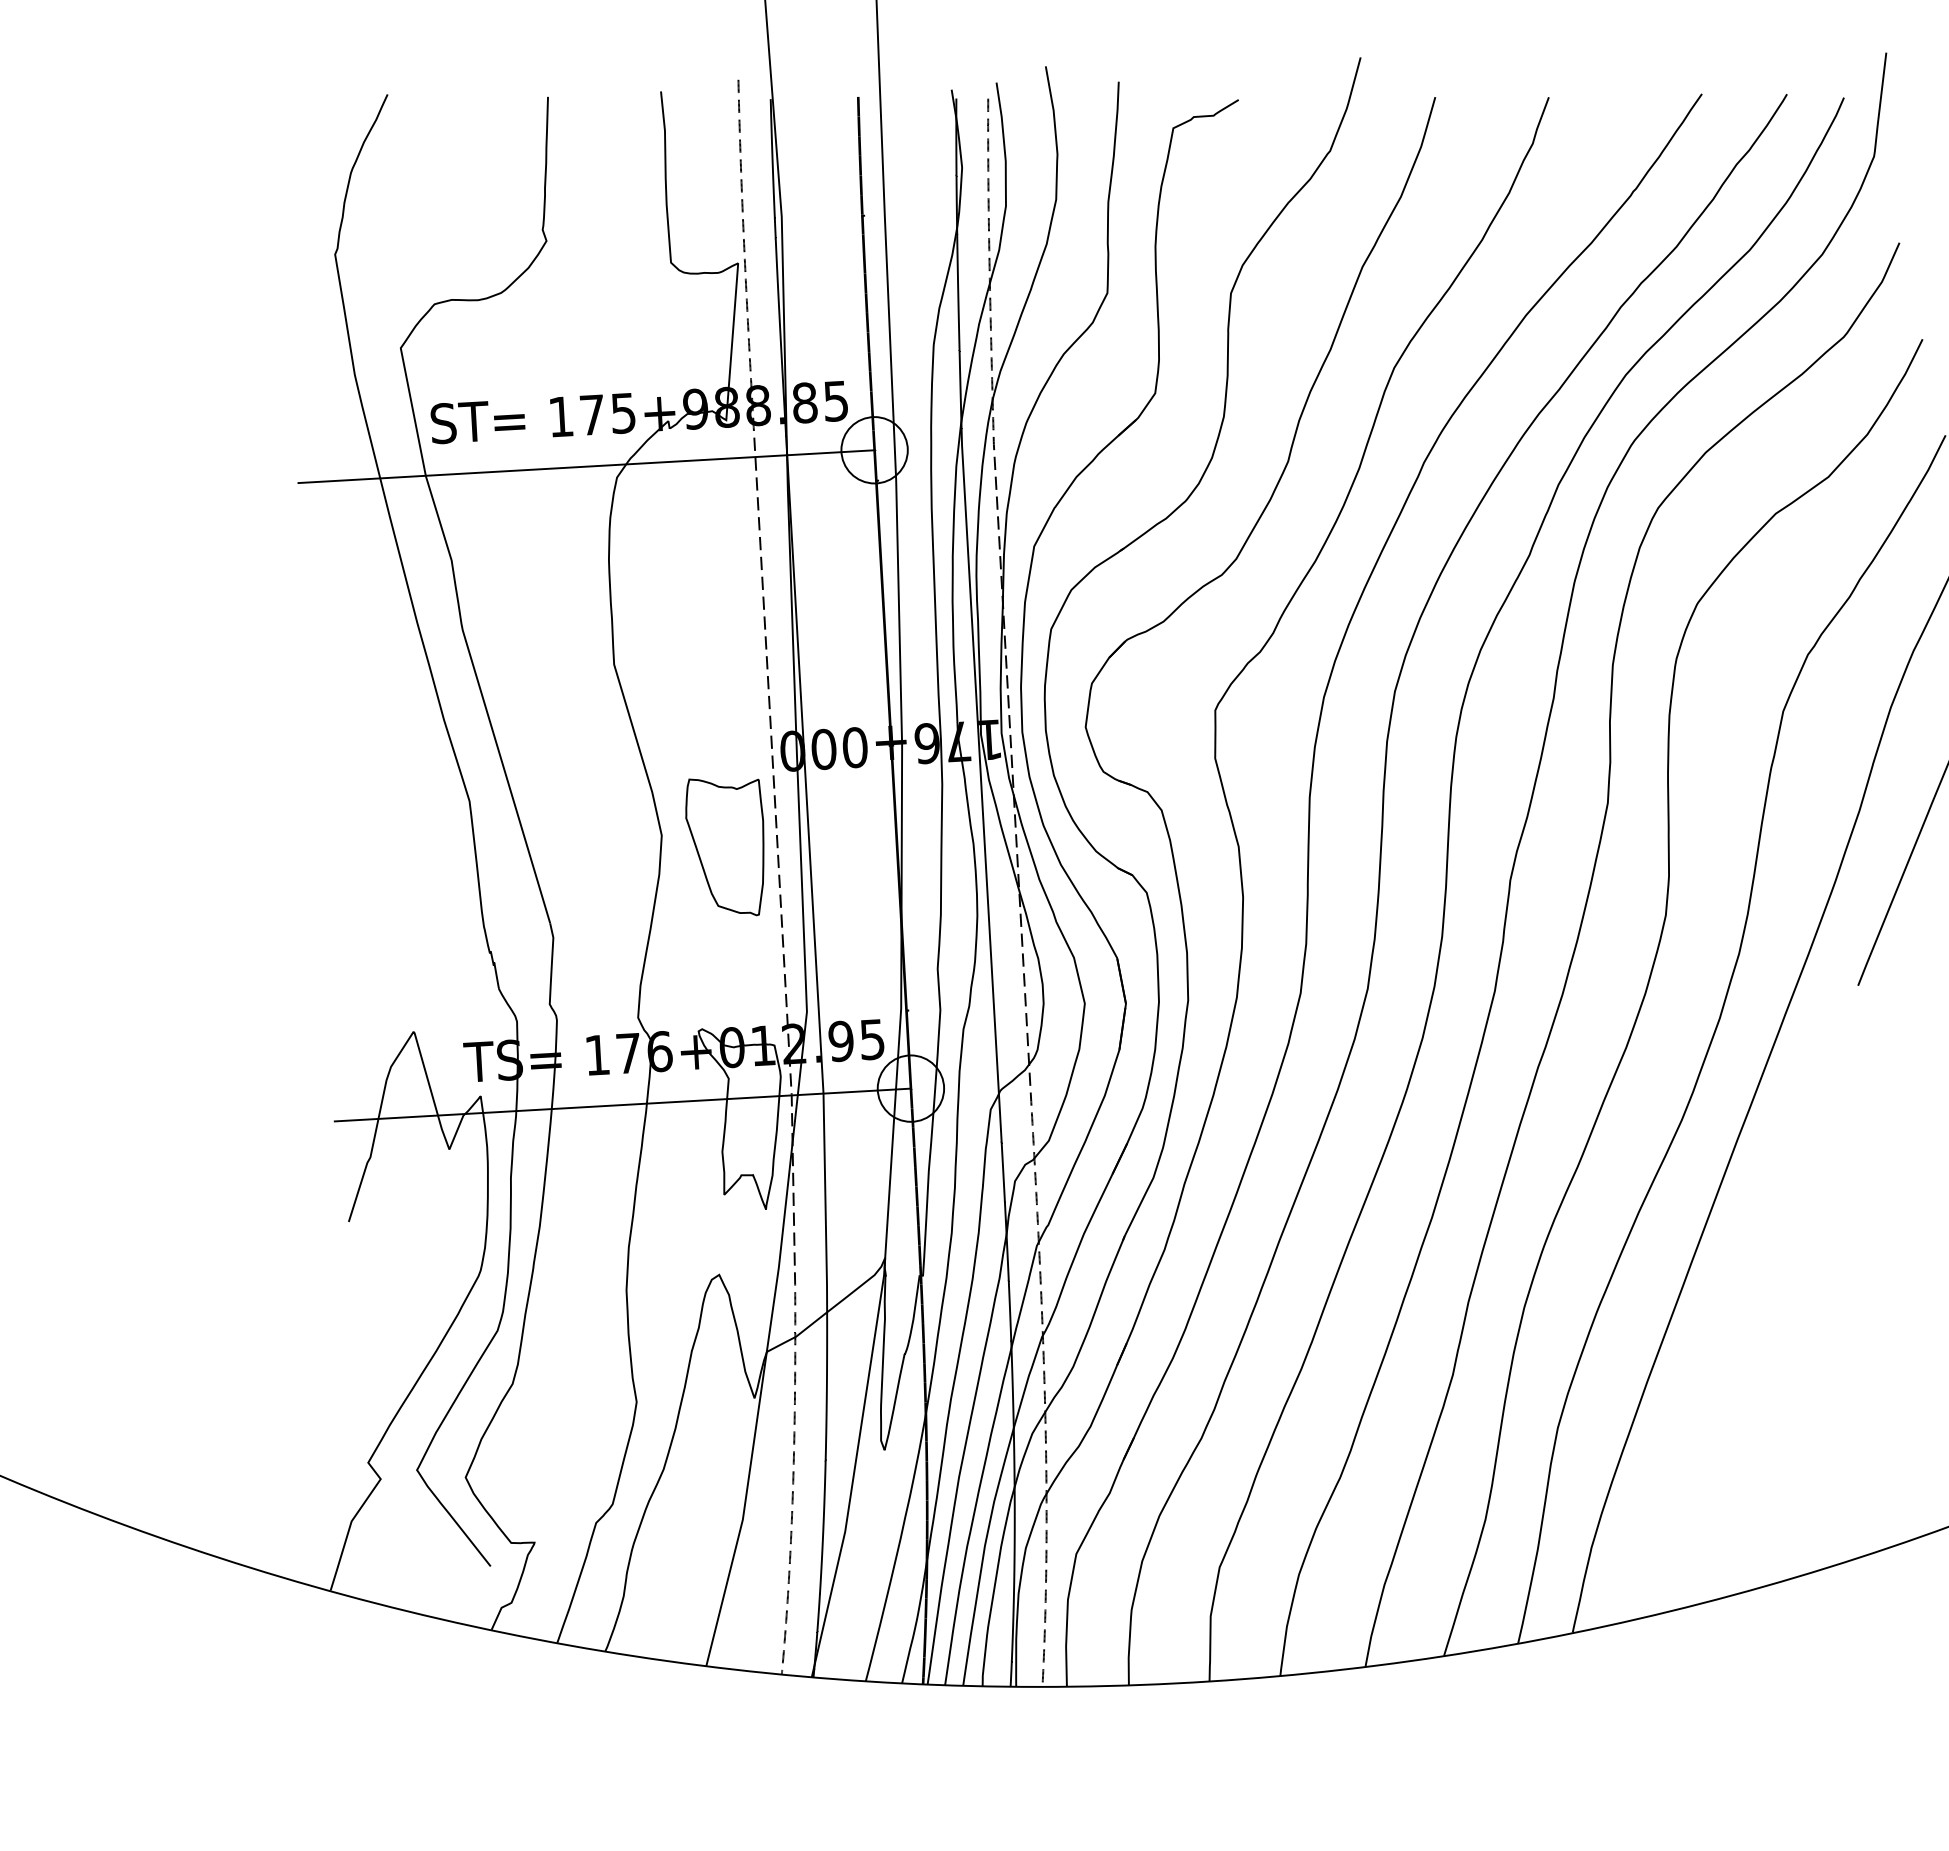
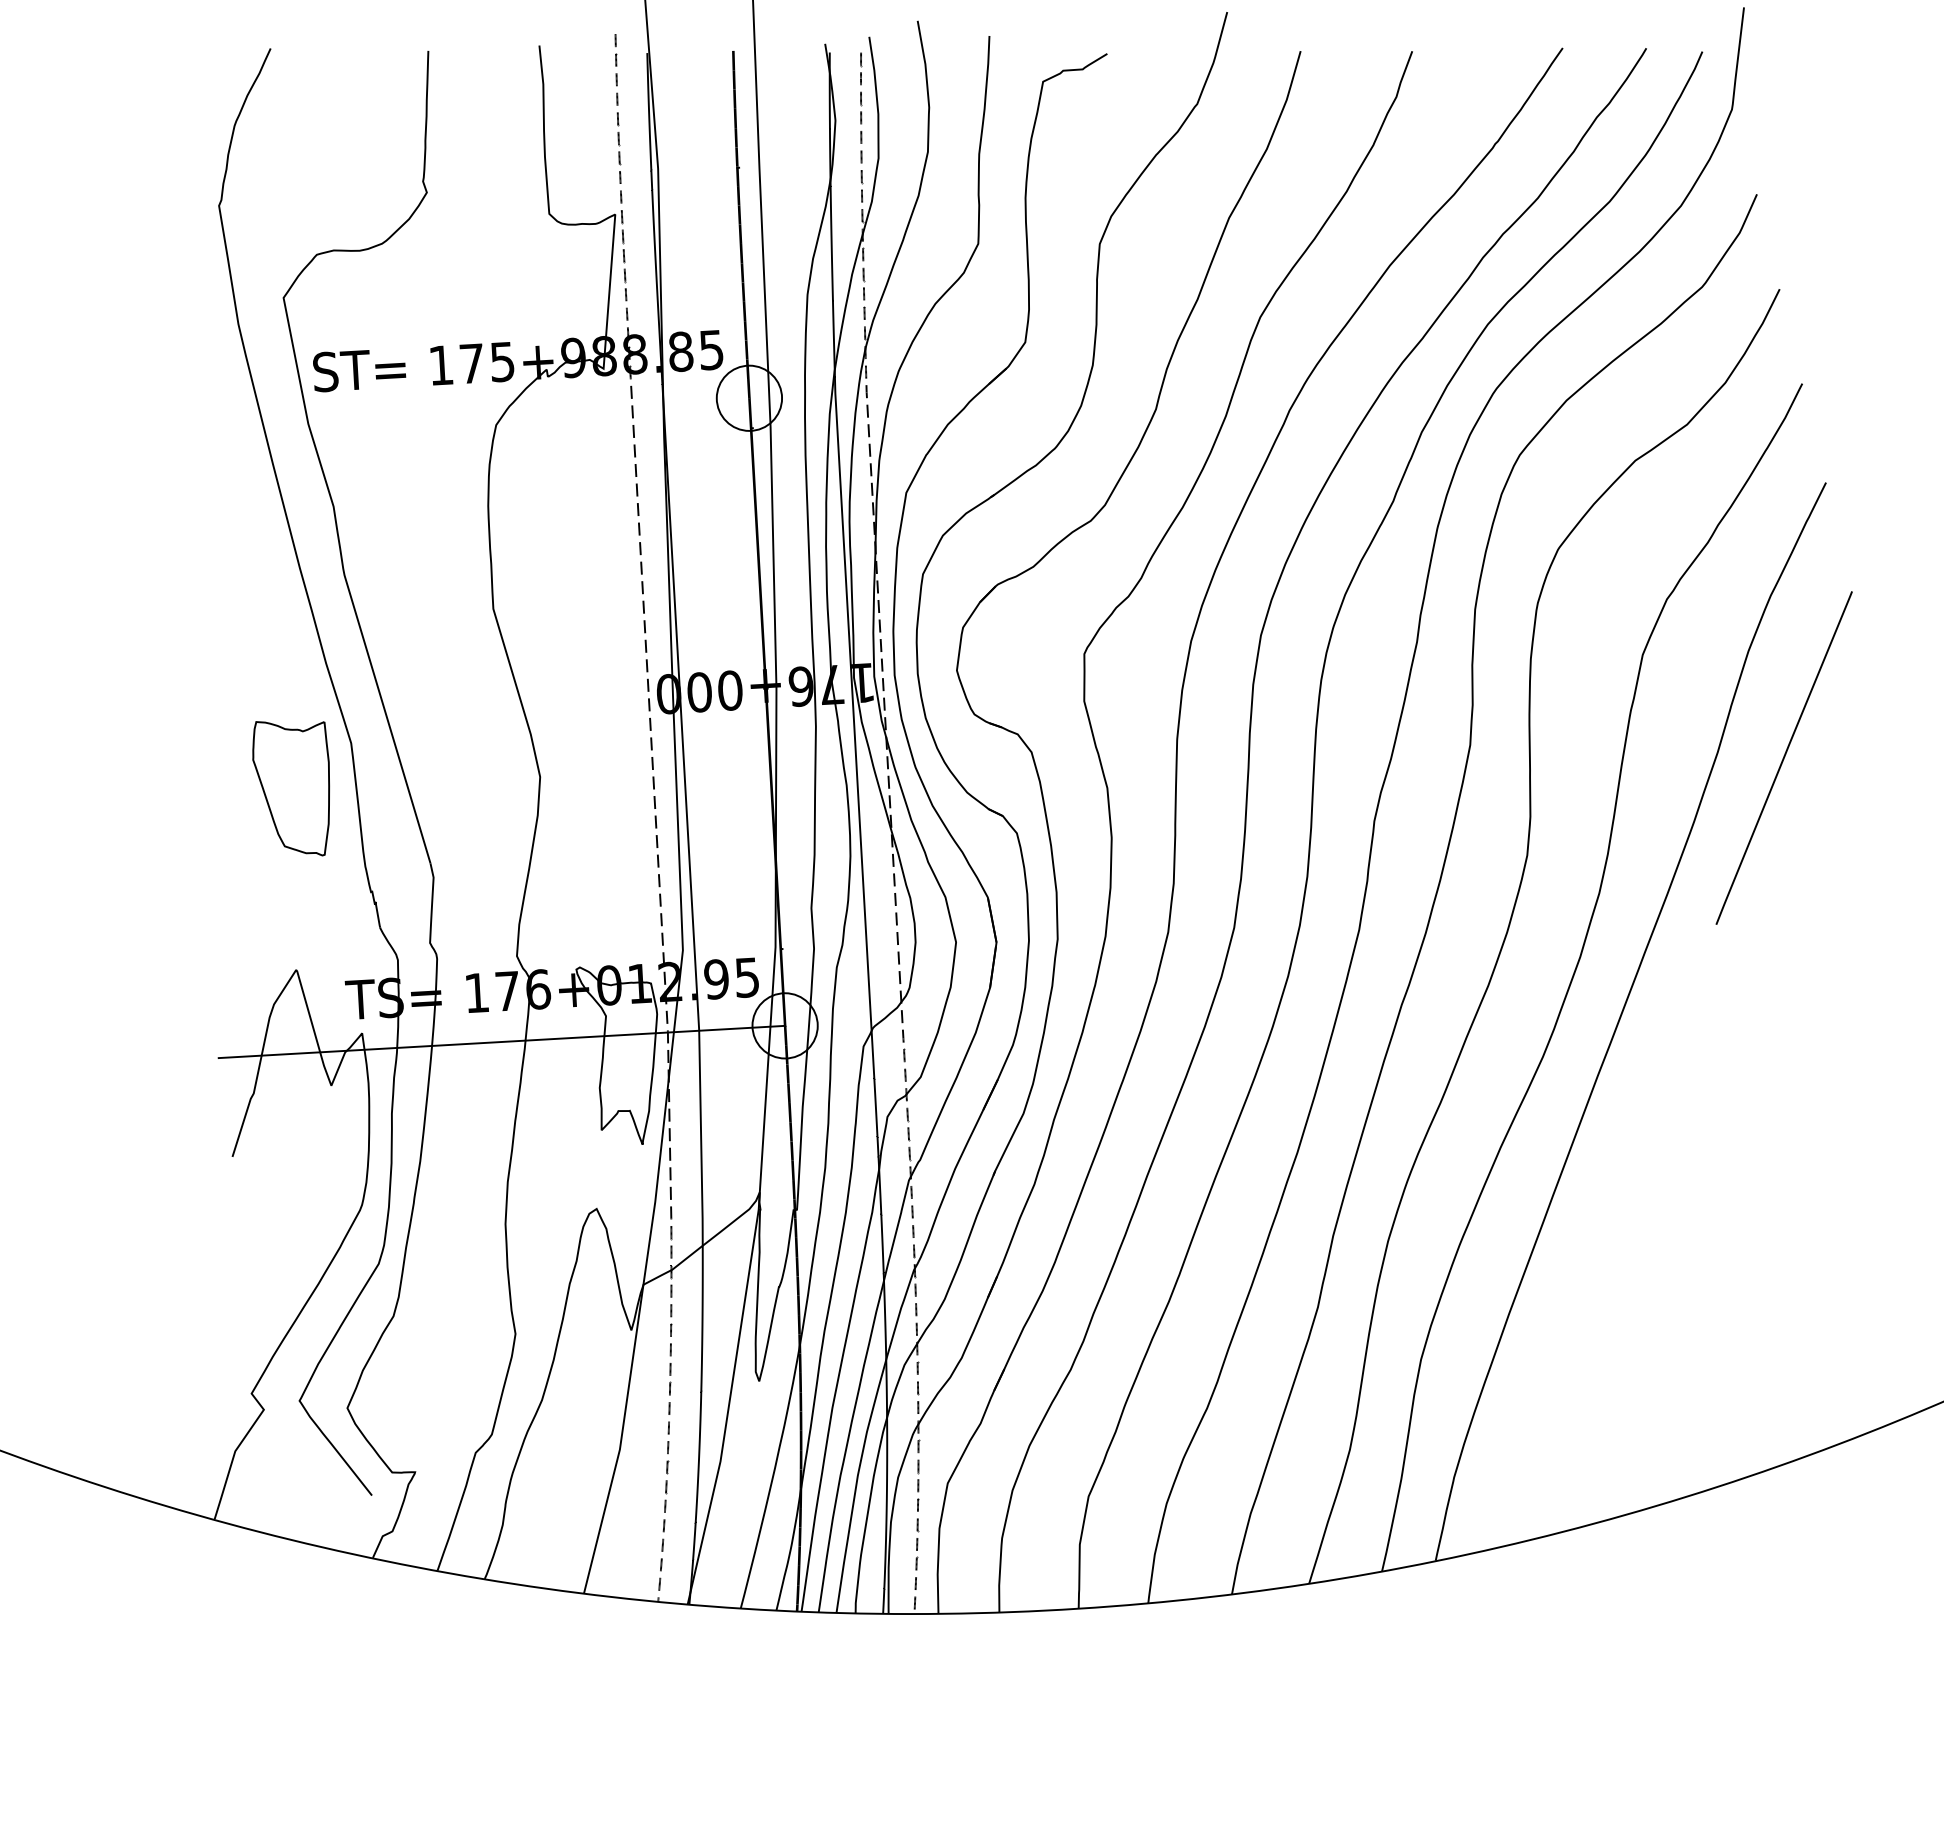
line: (586, 466) -> (466, 414), removed
part: (724, 847) -> (290, 788), moved

